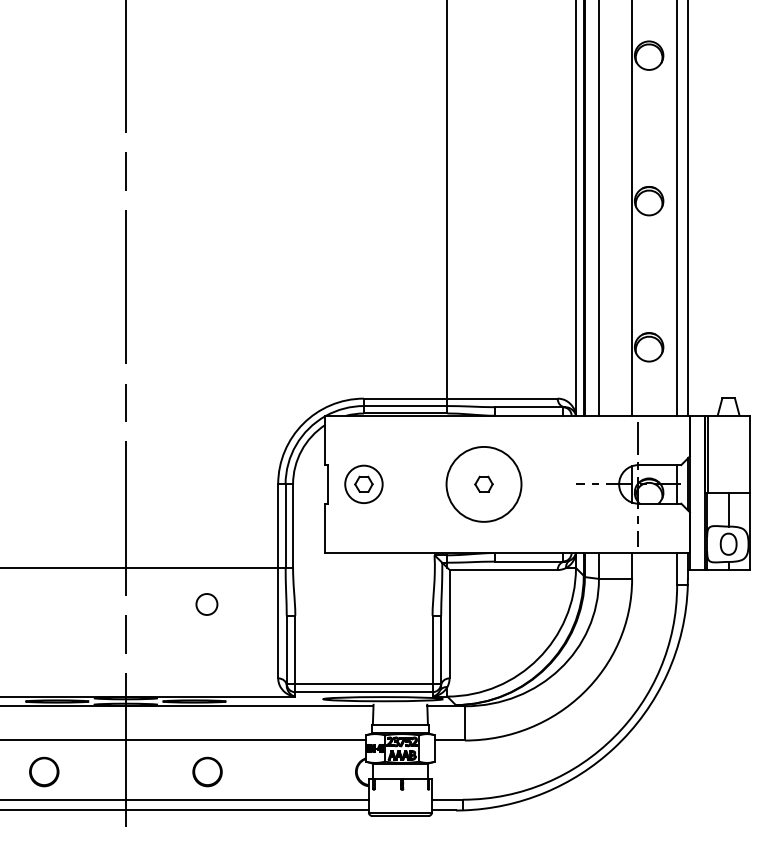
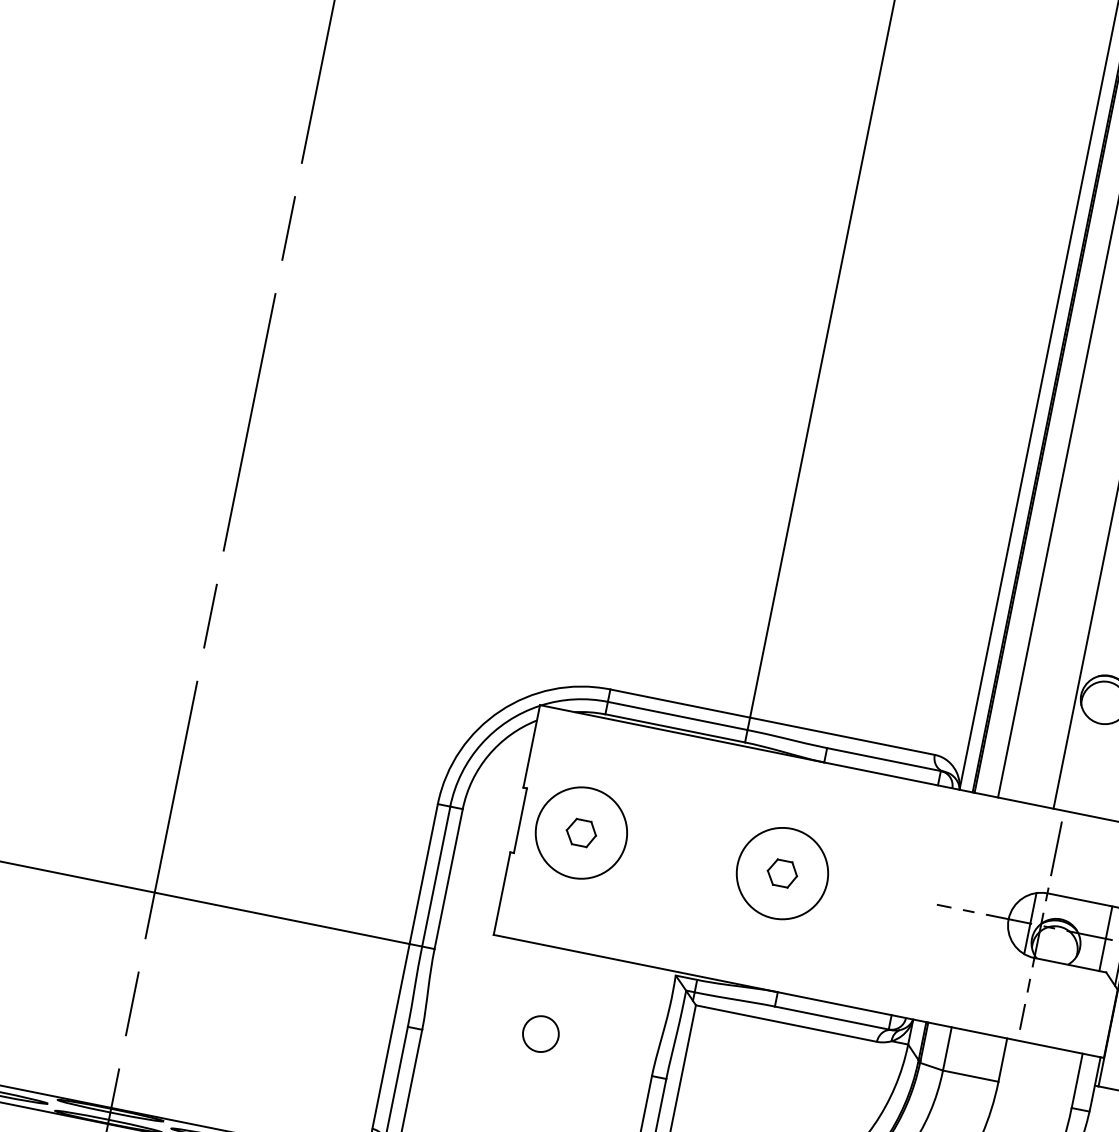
circle: (363, 484) -> (580, 833), size x1.43
circle: (483, 484) -> (781, 873), size x0.71
circle: (206, 604) -> (540, 1033), moved

